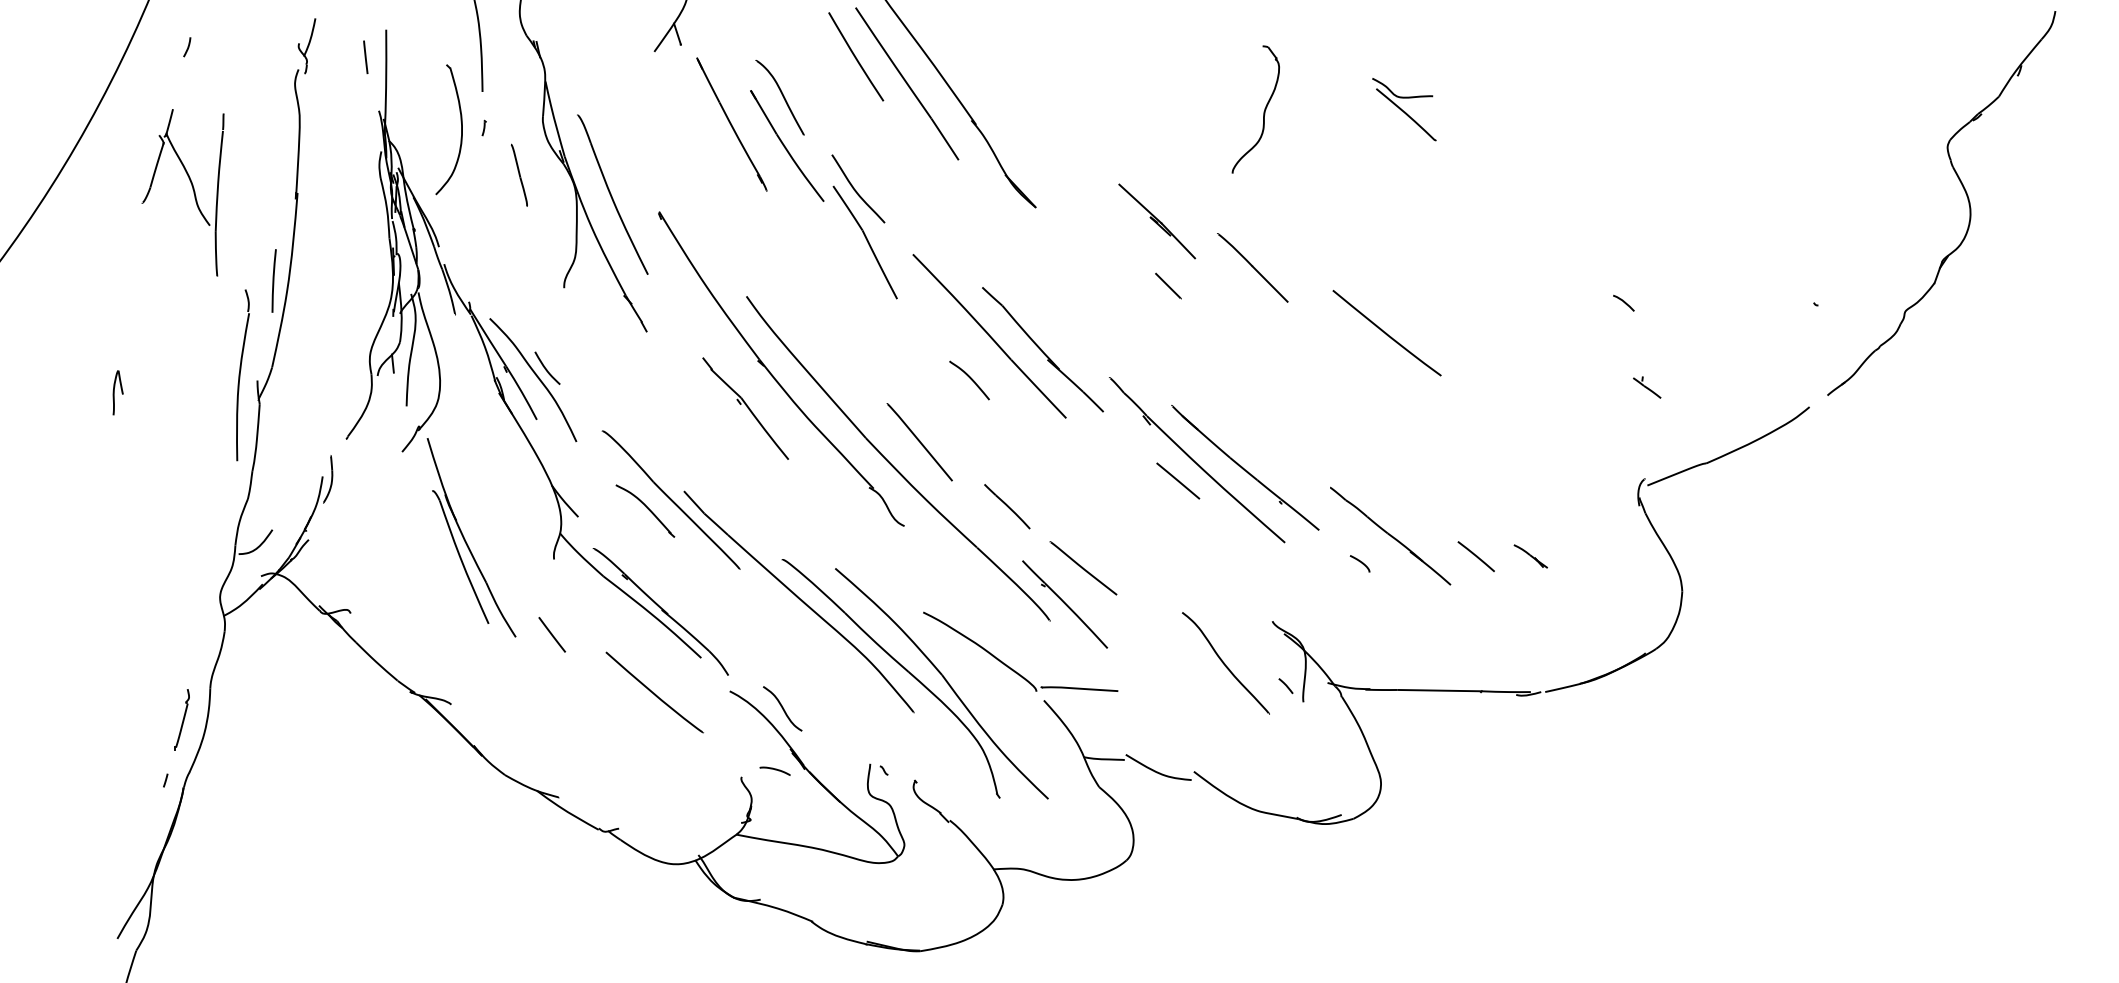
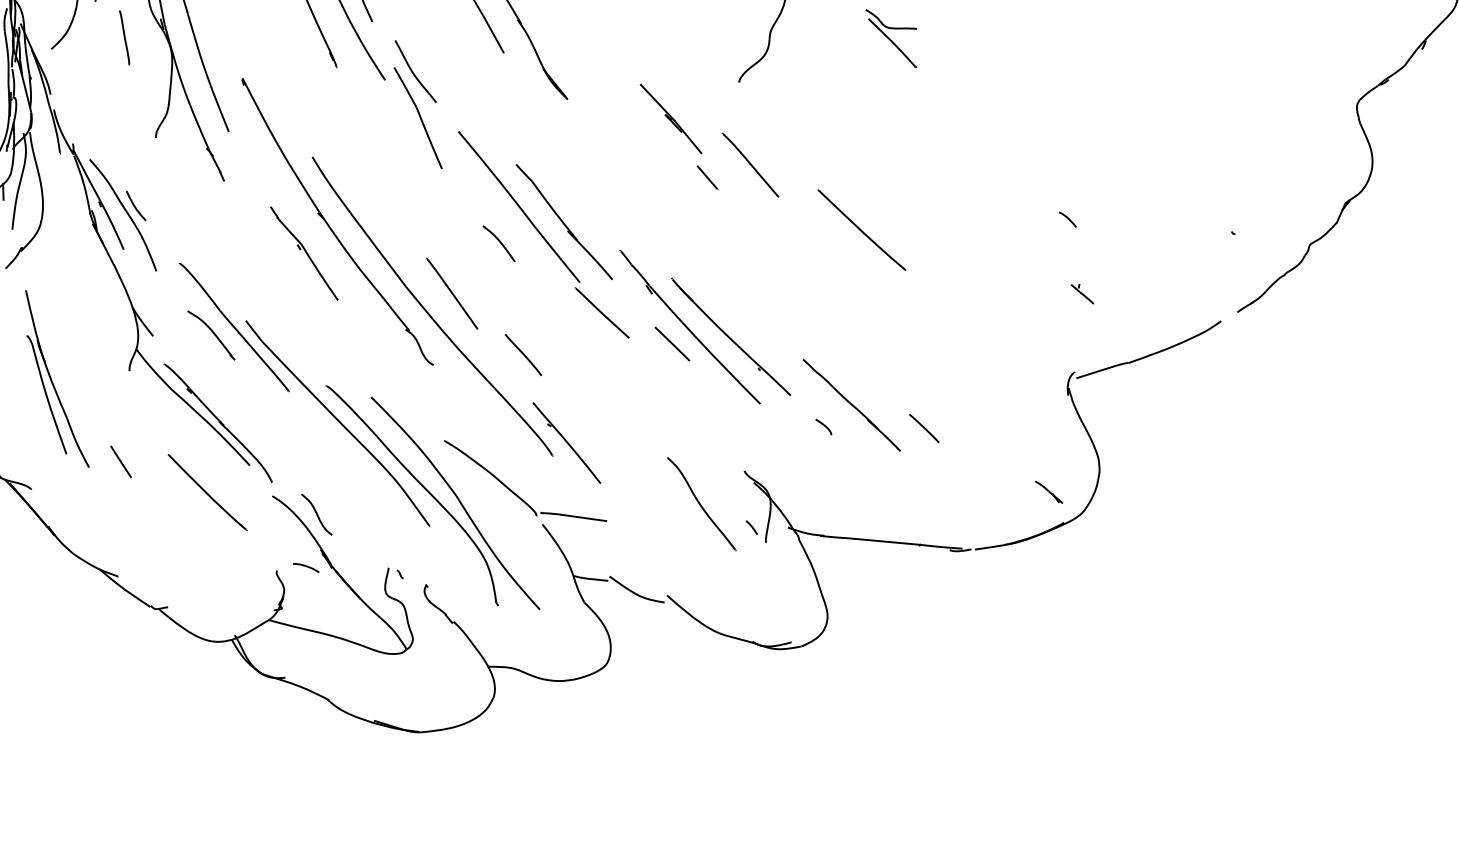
line: (1168, 285) -> (707, 177), moved
part: (465, 539) -> (52, 380), moved
part: (1530, 556) -> (1048, 492), moved
line: (1083, 568) -> (602, 313), moved
line: (552, 634) -> (121, 461), moved

